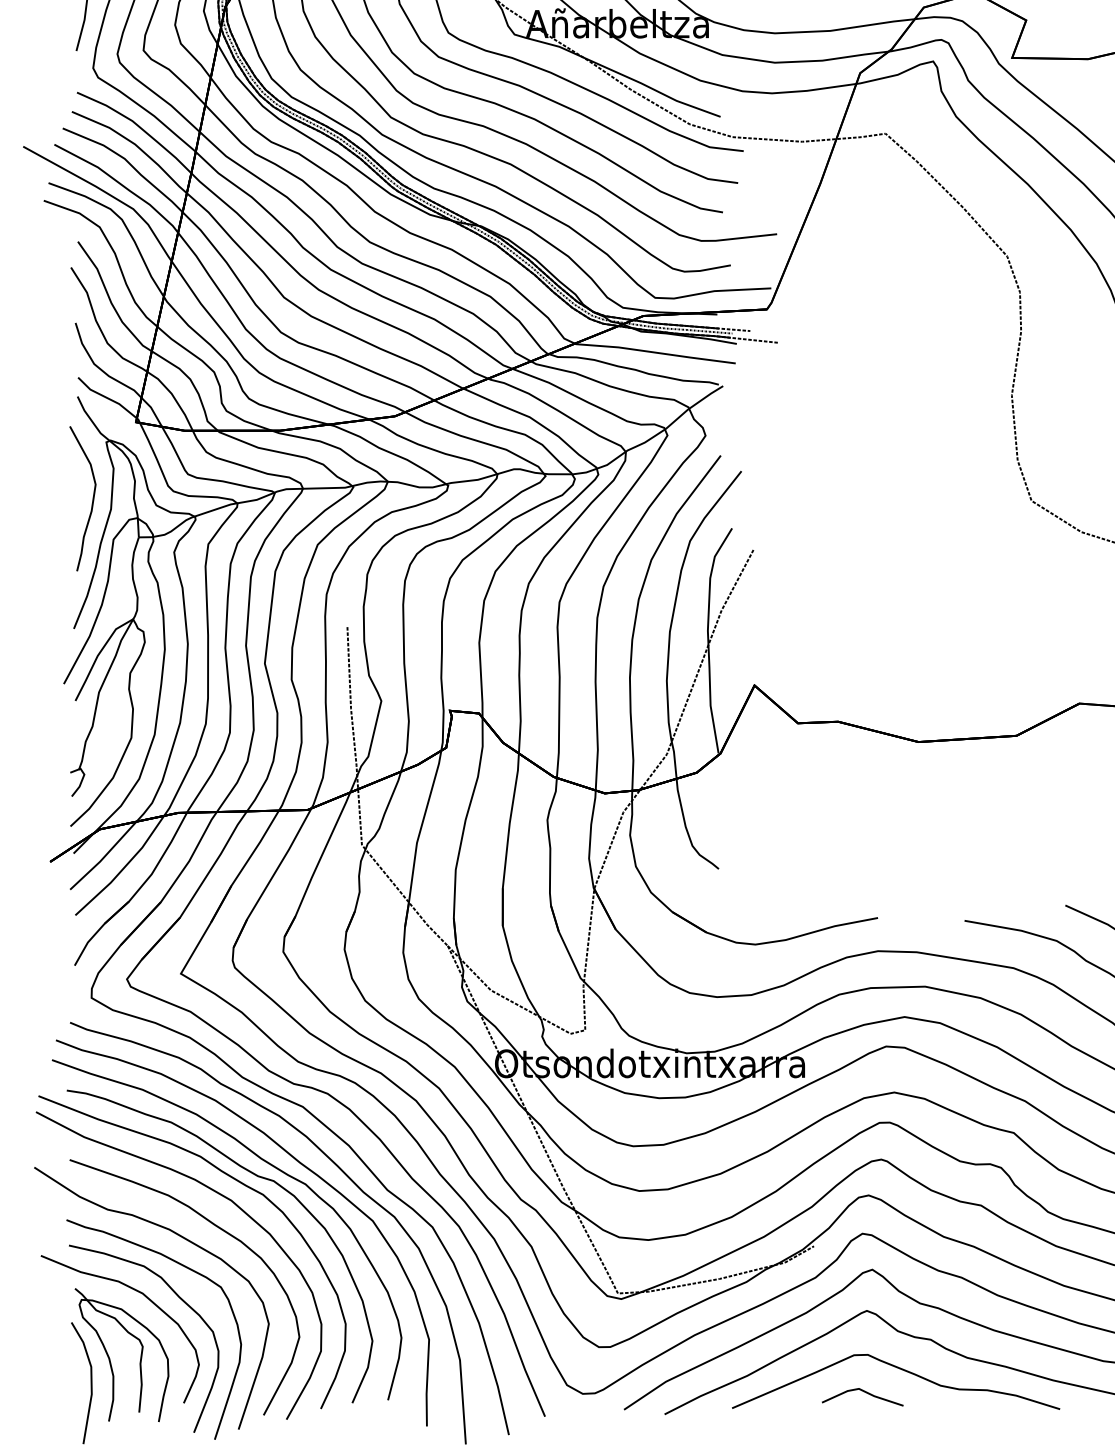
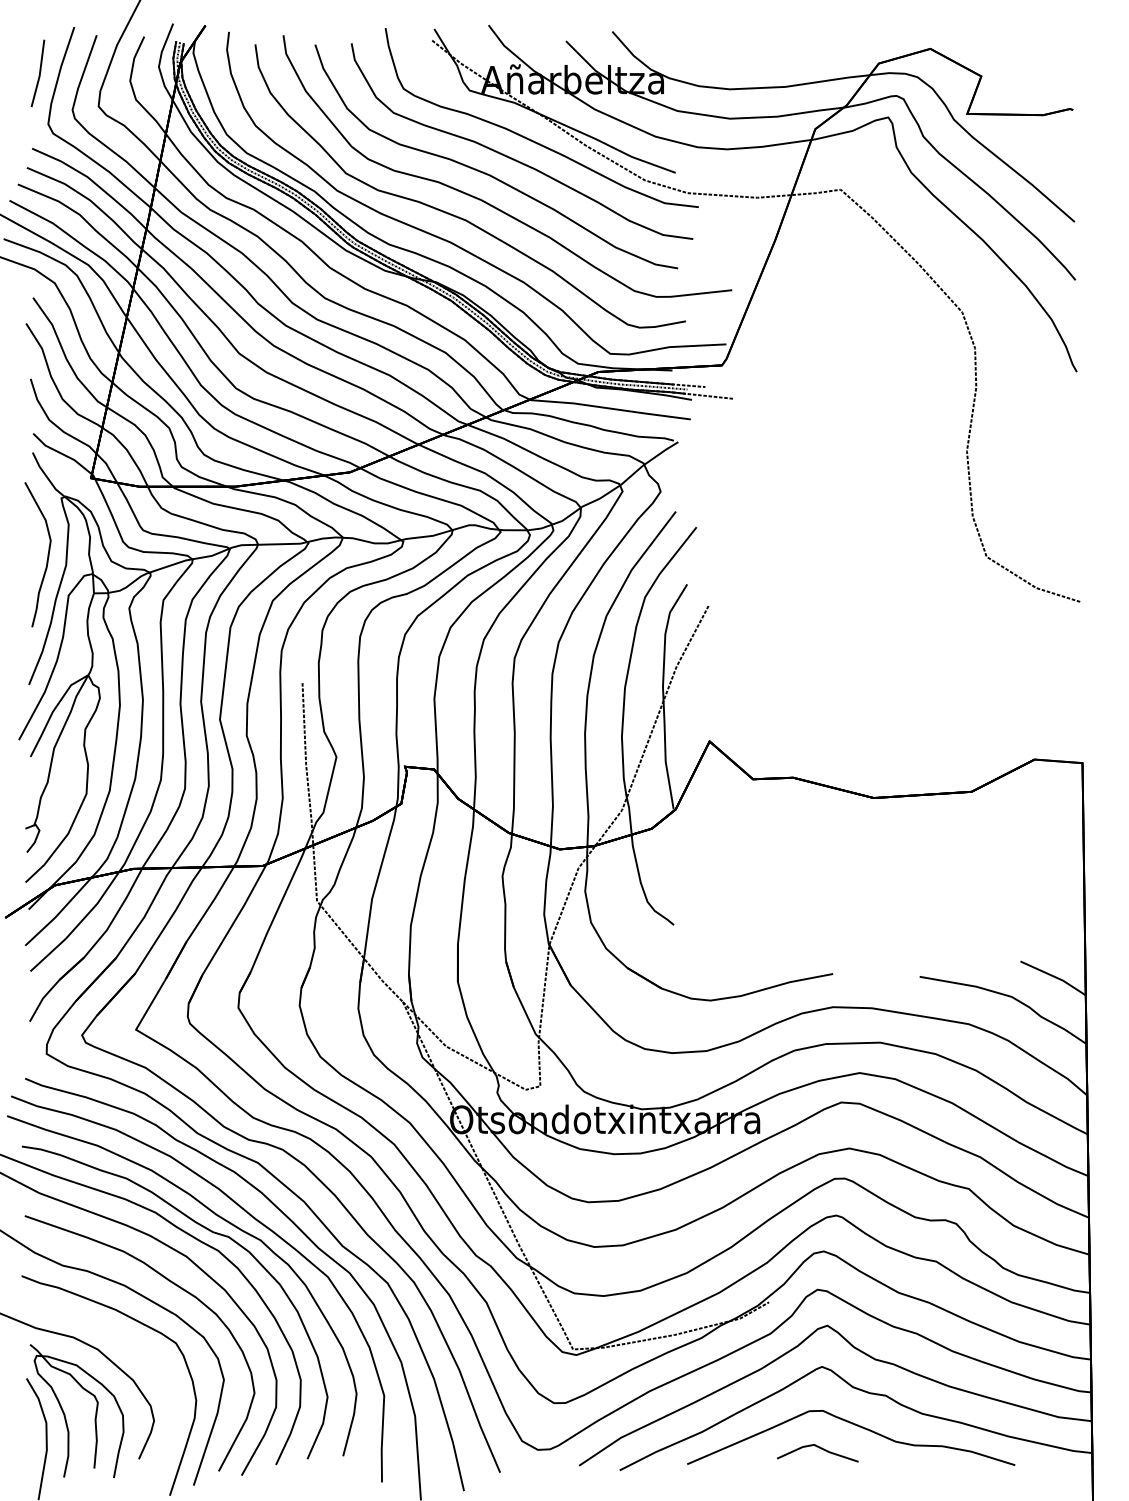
part: (181, 1300) -> (136, 1356), removed

